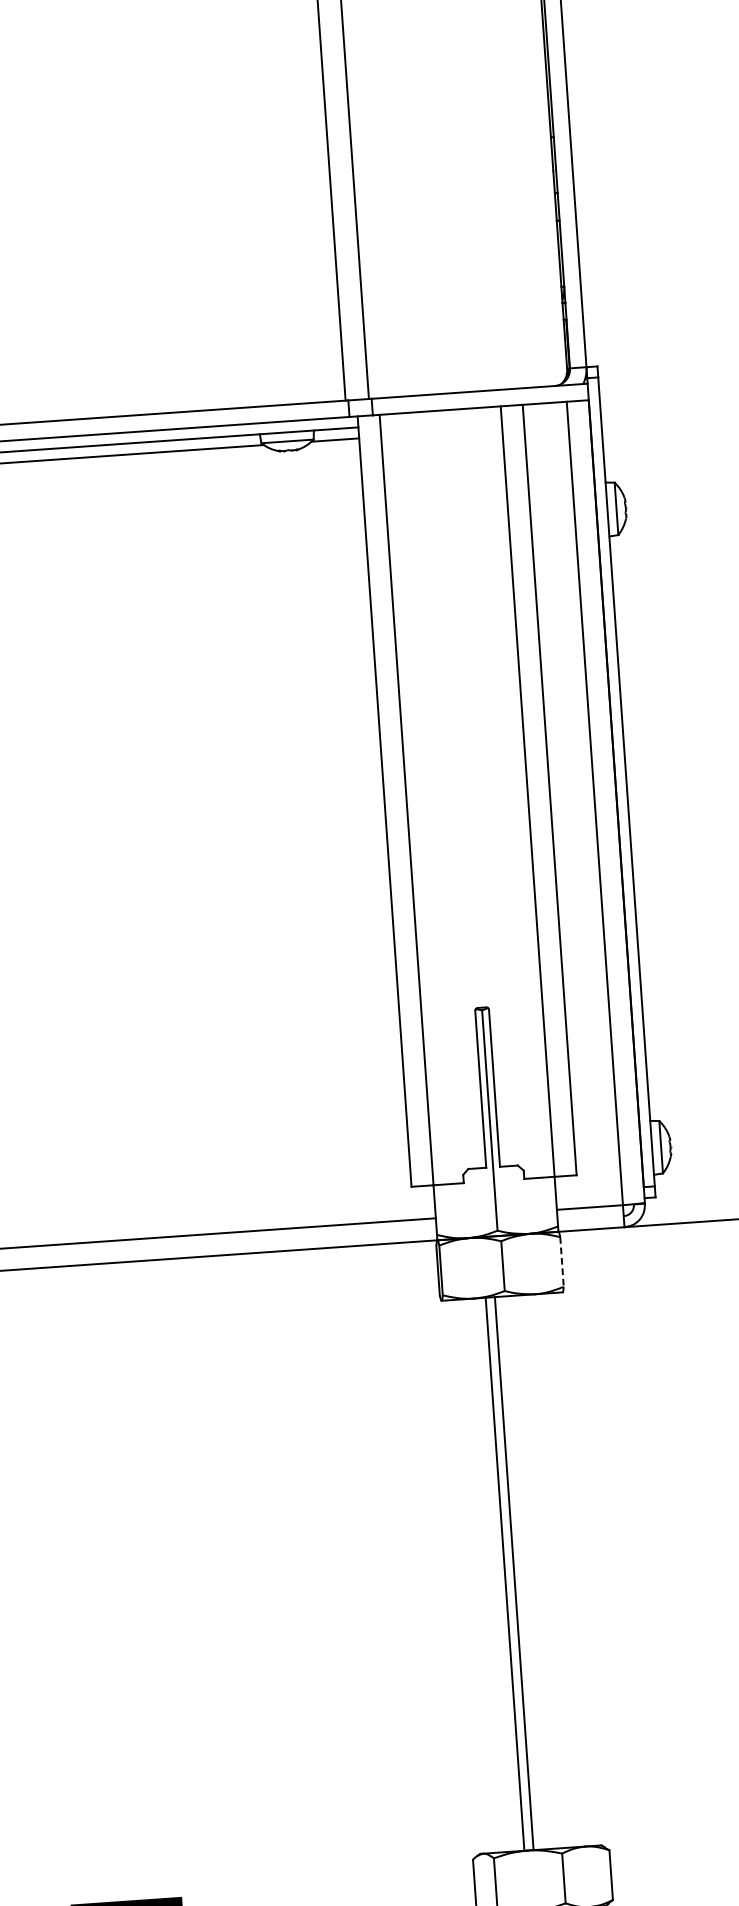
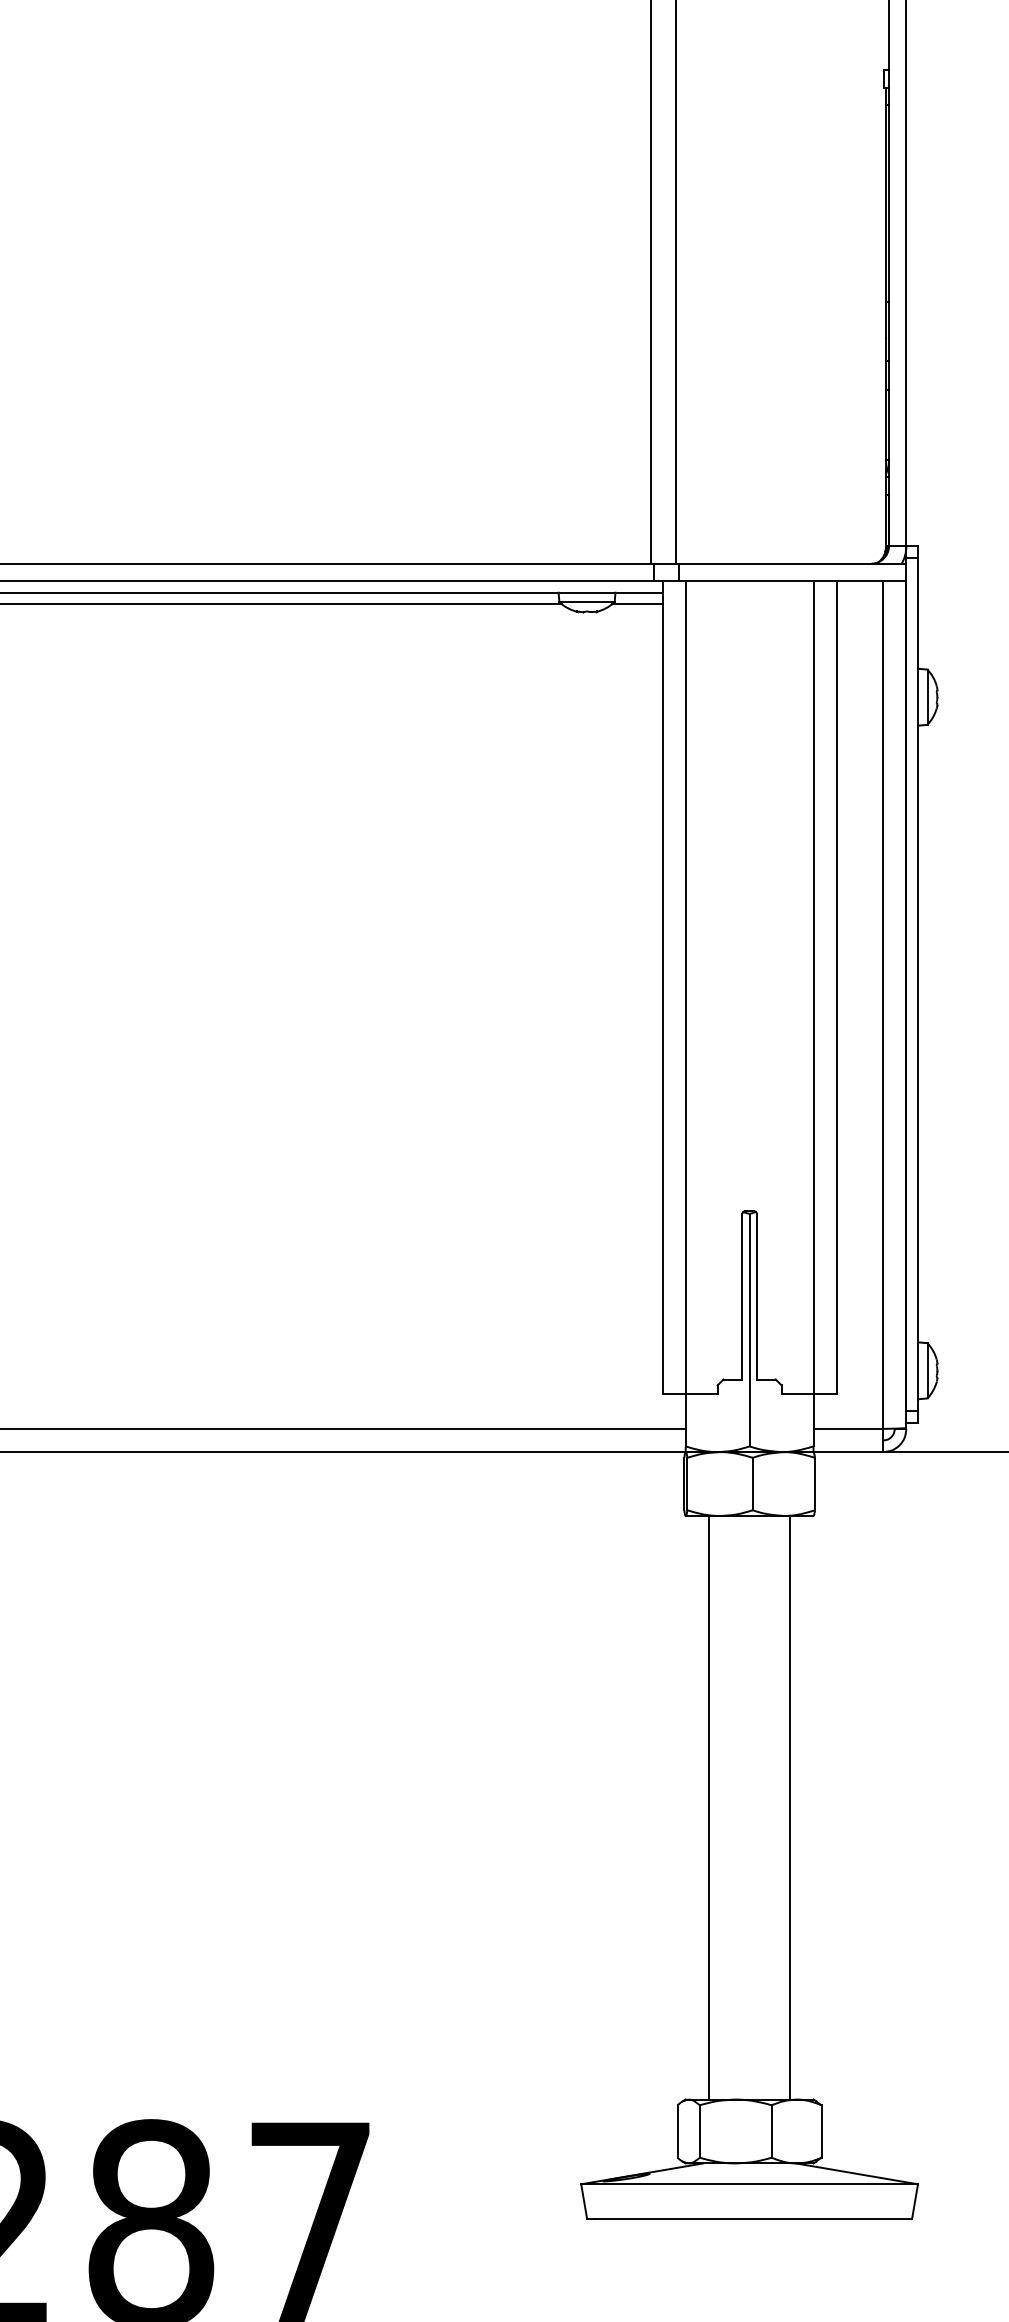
line: (562, 1262) -> (815, 1484), dashed -> solid
line: (513, 1573) -> (708, 1807), moved
line: (505, 1574) -> (790, 1807), moved

